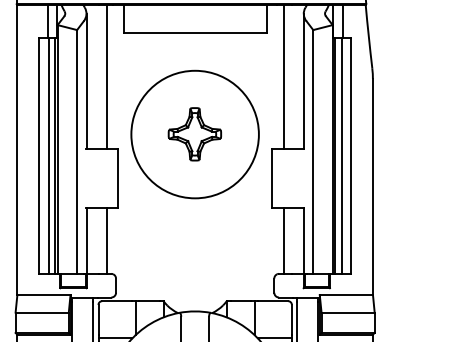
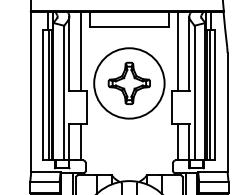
part: (193, 132) -> (128, 82), size x1.43

